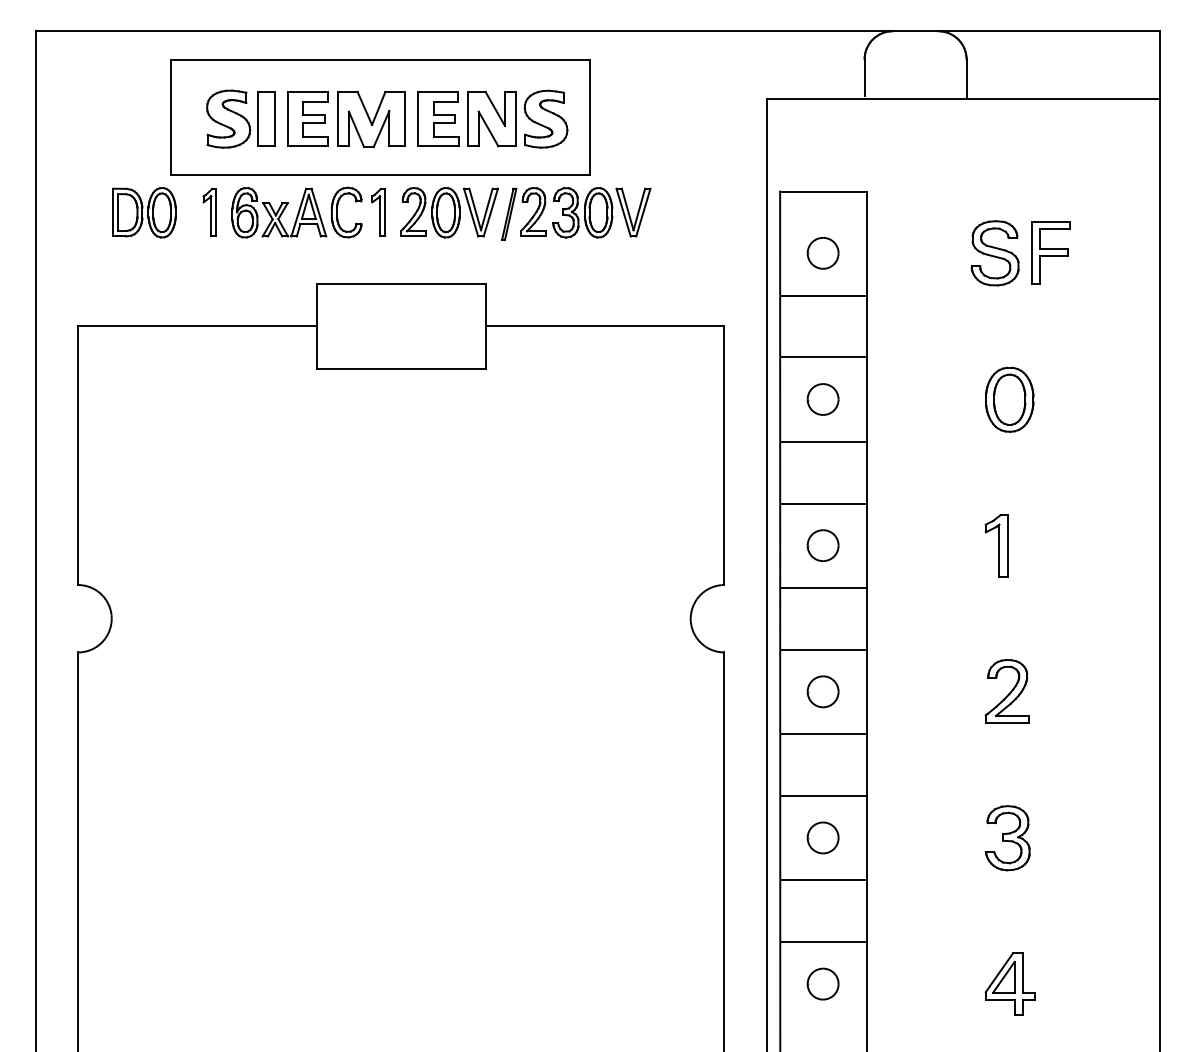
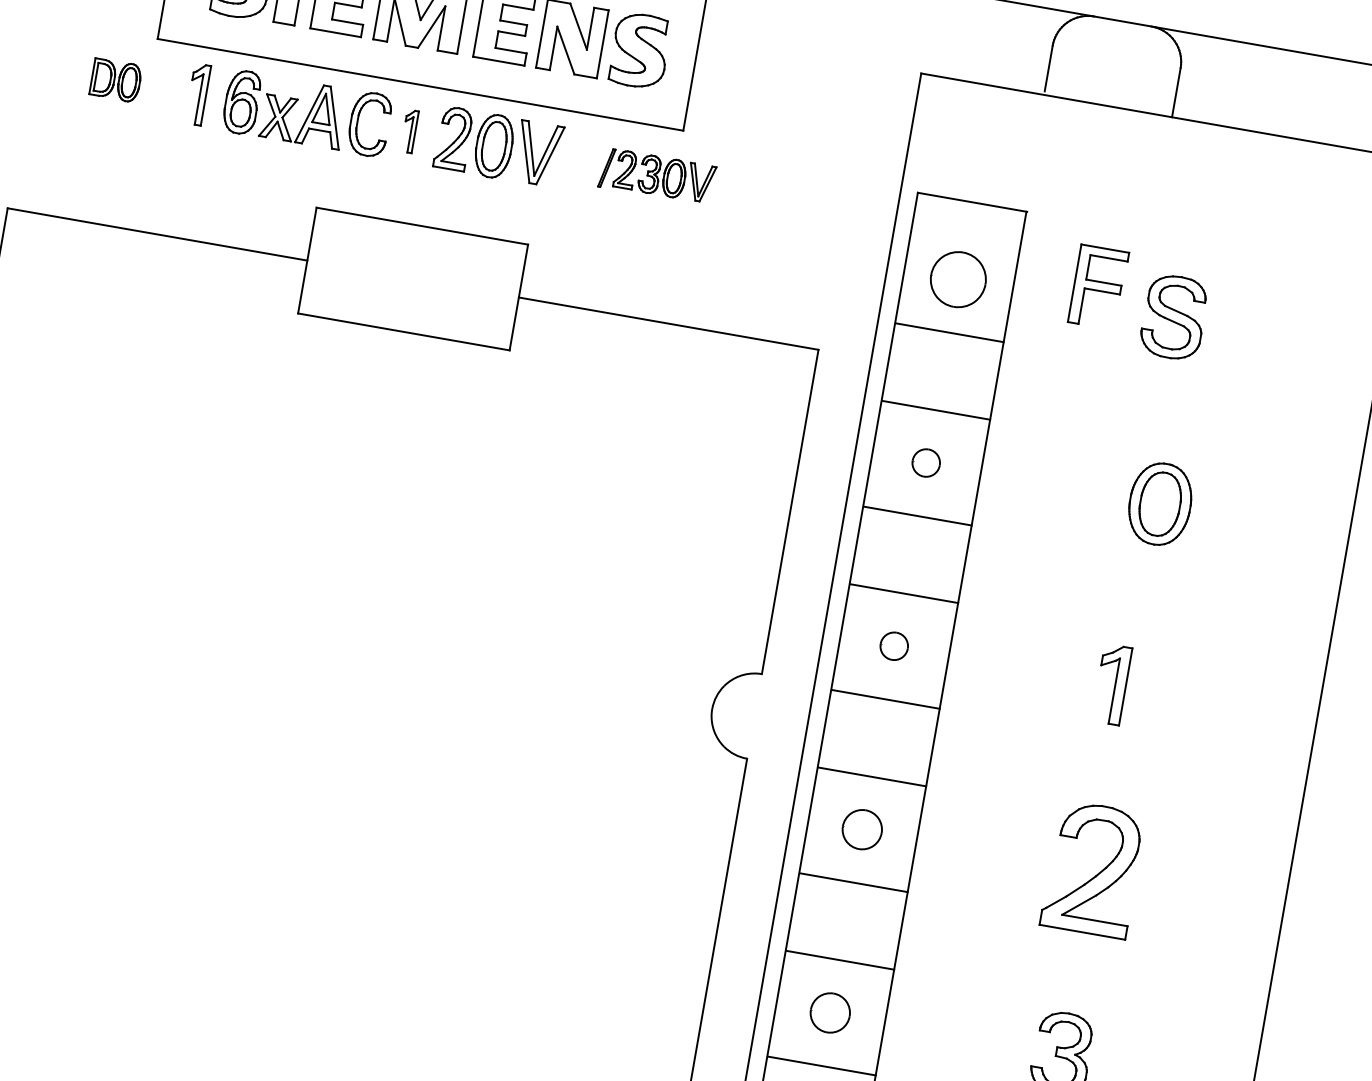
part: (144, 212) -> (116, 79), size x0.6
part: (378, 212) -> (409, 131), size x0.7
part: (576, 214) -> (657, 177), size x0.6
part: (1050, 252) -> (1098, 286), moved
part: (822, 253) -> (957, 279), size x1.4
part: (822, 399) -> (925, 462), size x0.7
part: (822, 545) -> (893, 646), size x0.7
part: (1006, 691) -> (1092, 869), size x1.6

